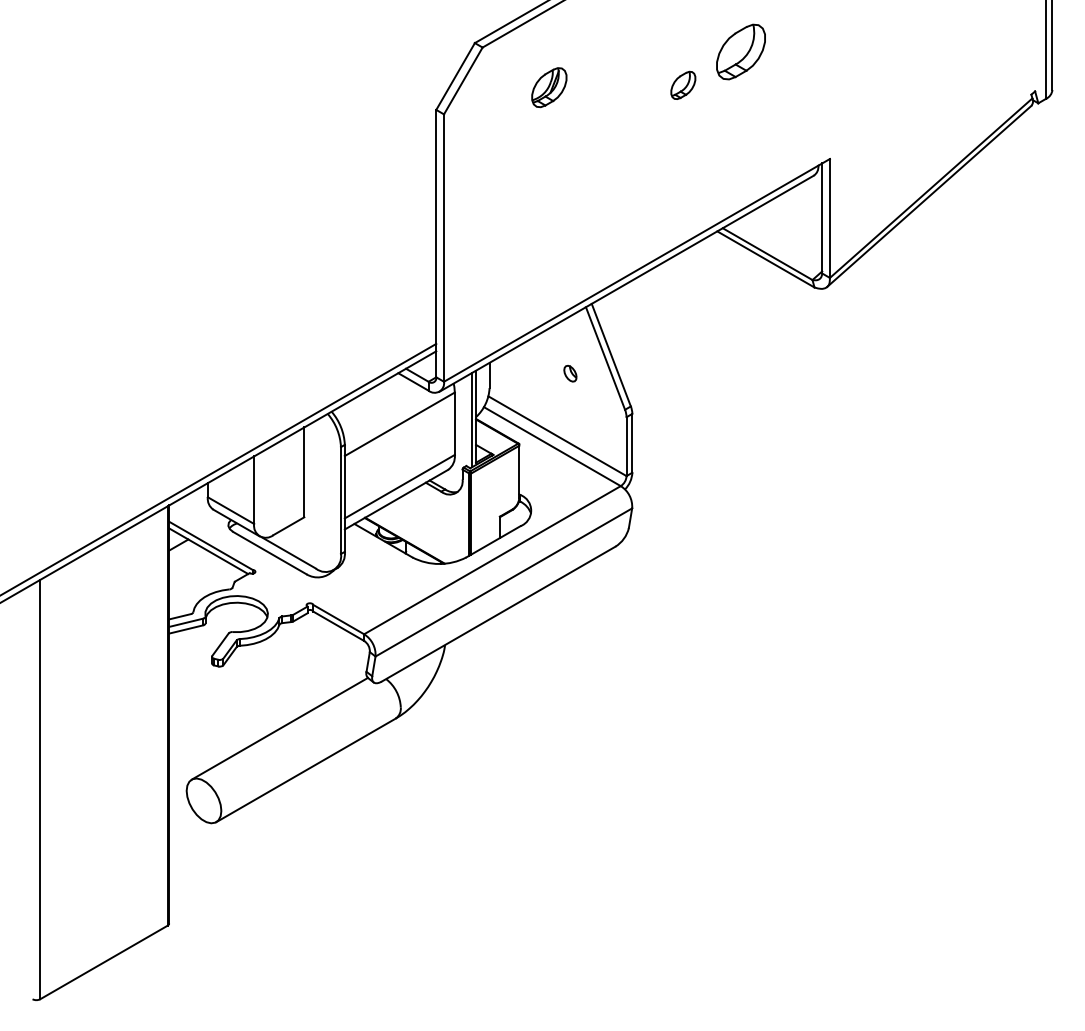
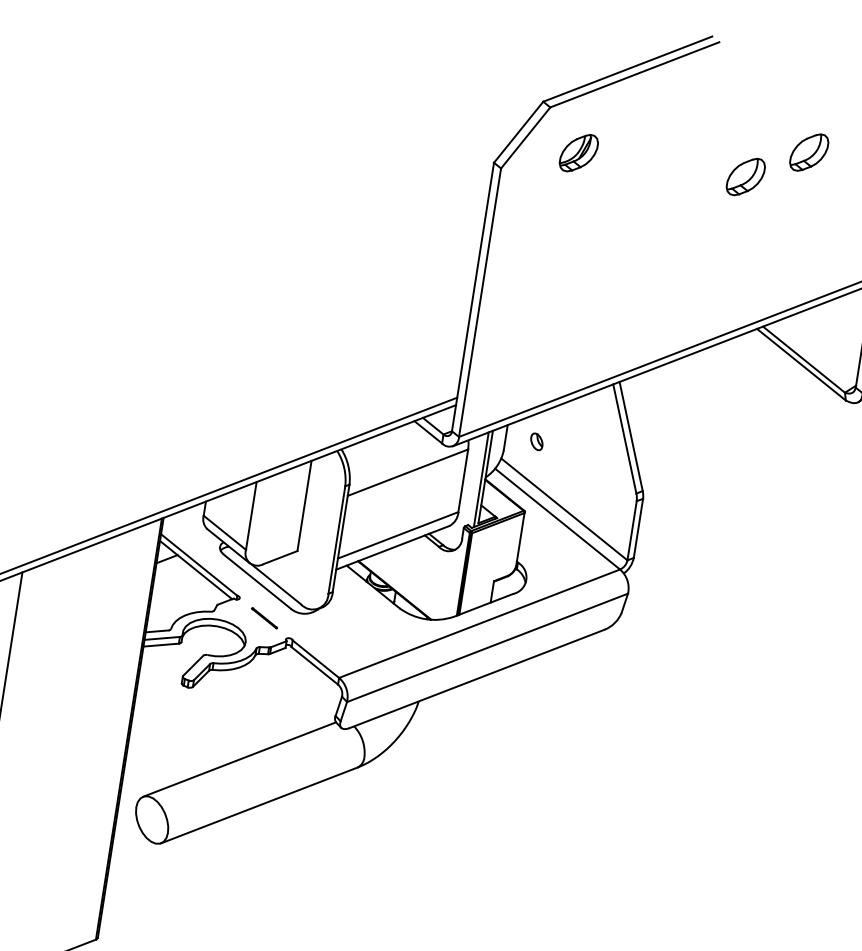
part: (741, 51) -> (809, 152), size x0.71
part: (683, 85) -> (746, 177), size x1.43
part: (549, 87) -> (579, 153), moved
part: (570, 373) -> (536, 441), moved
line: (282, 587) -> (264, 618), added

